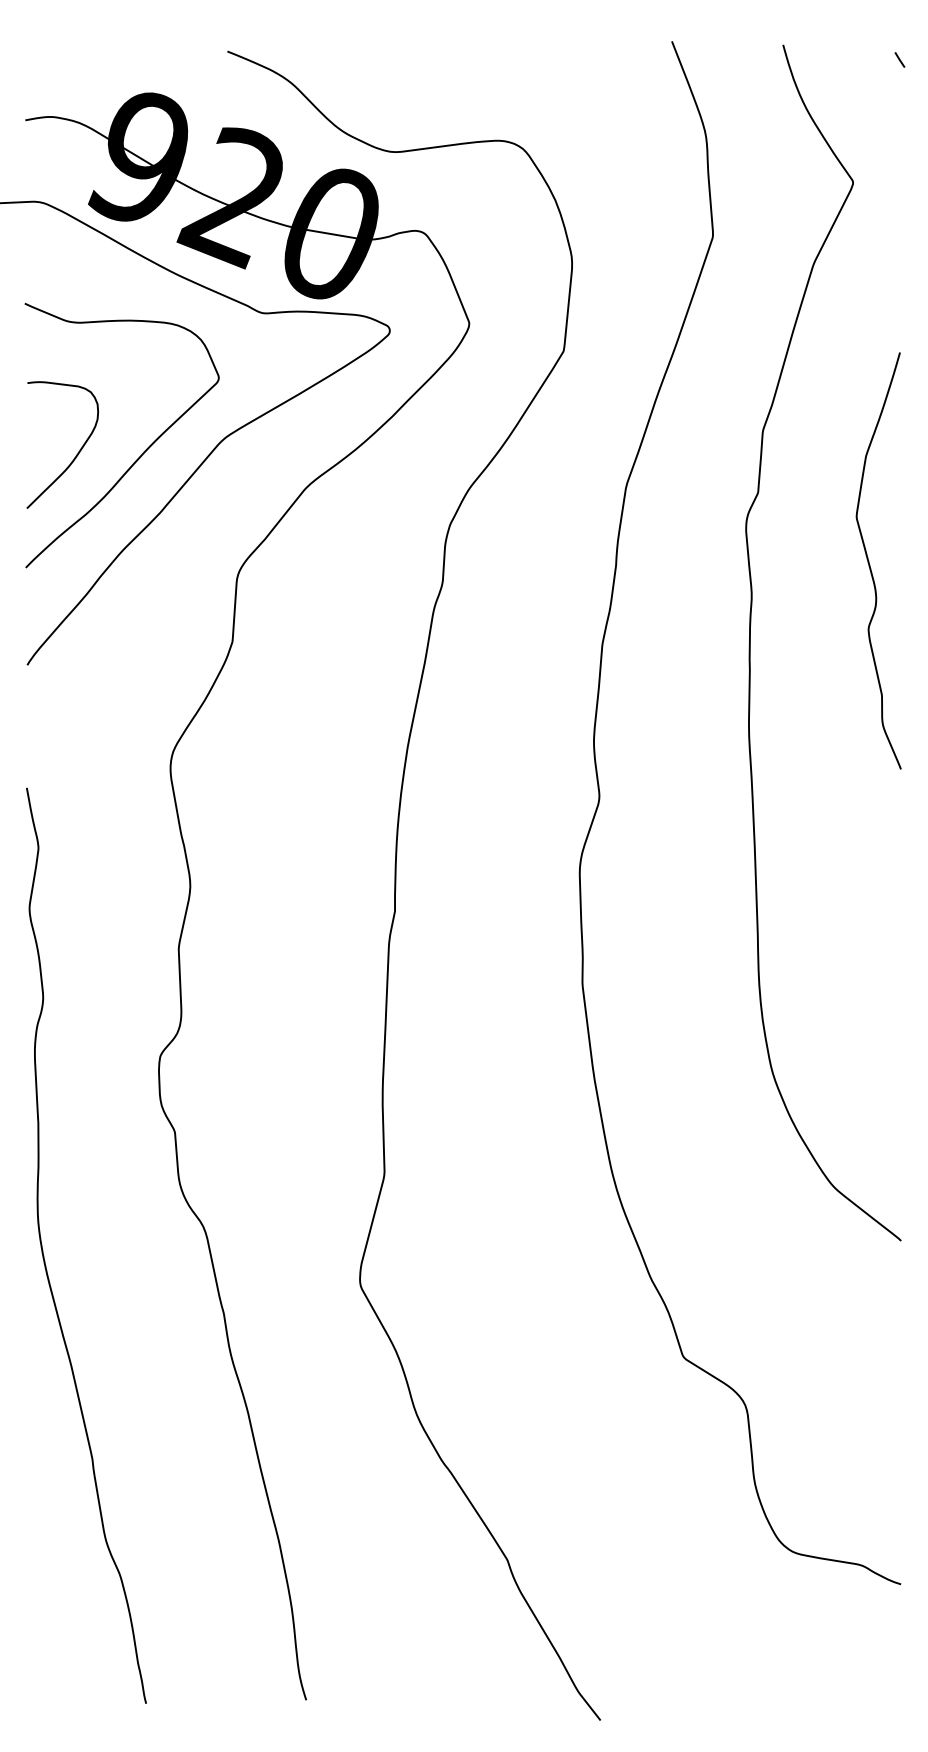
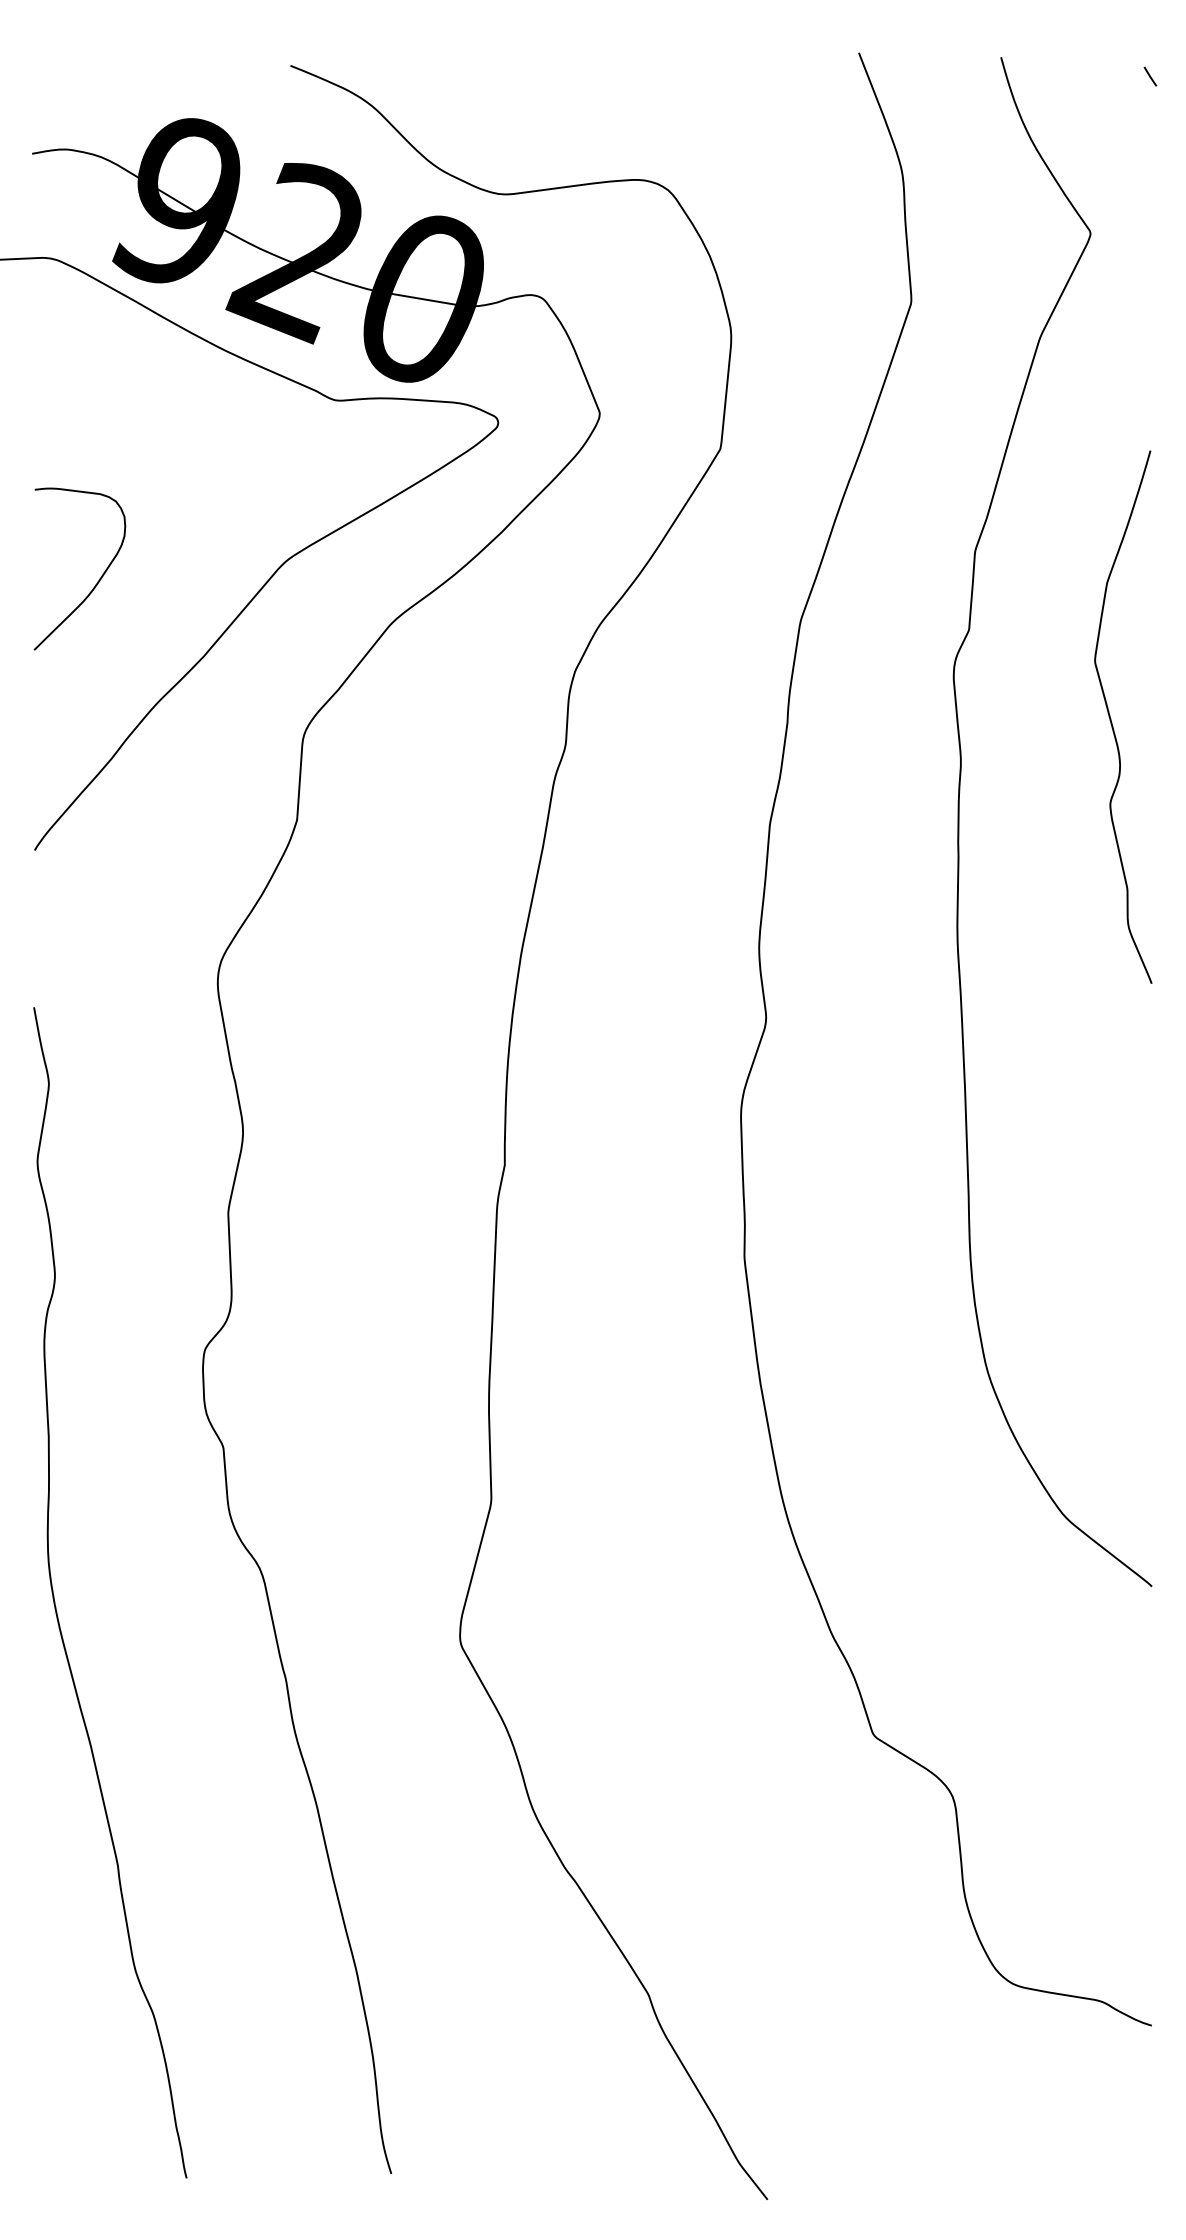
curve: (142, 452) -> (182, 578), removed

